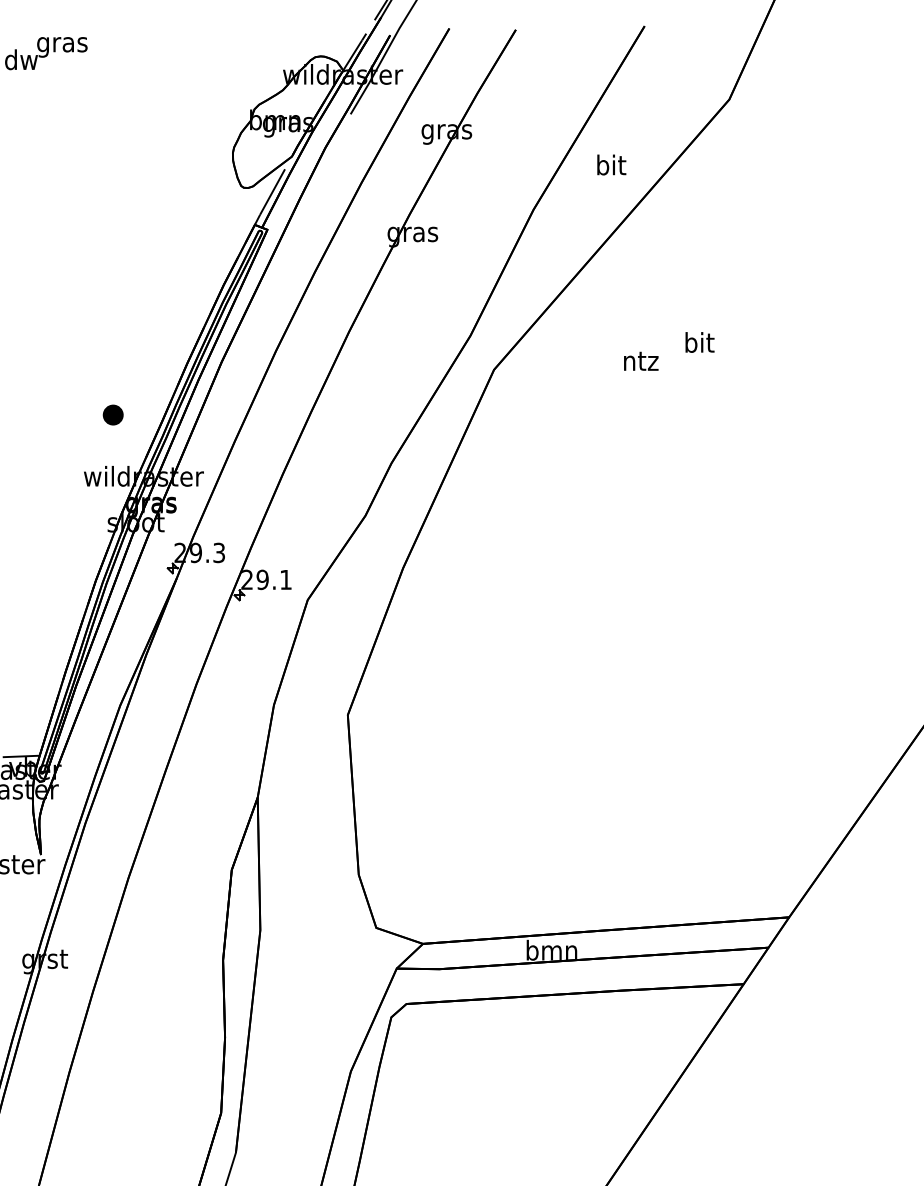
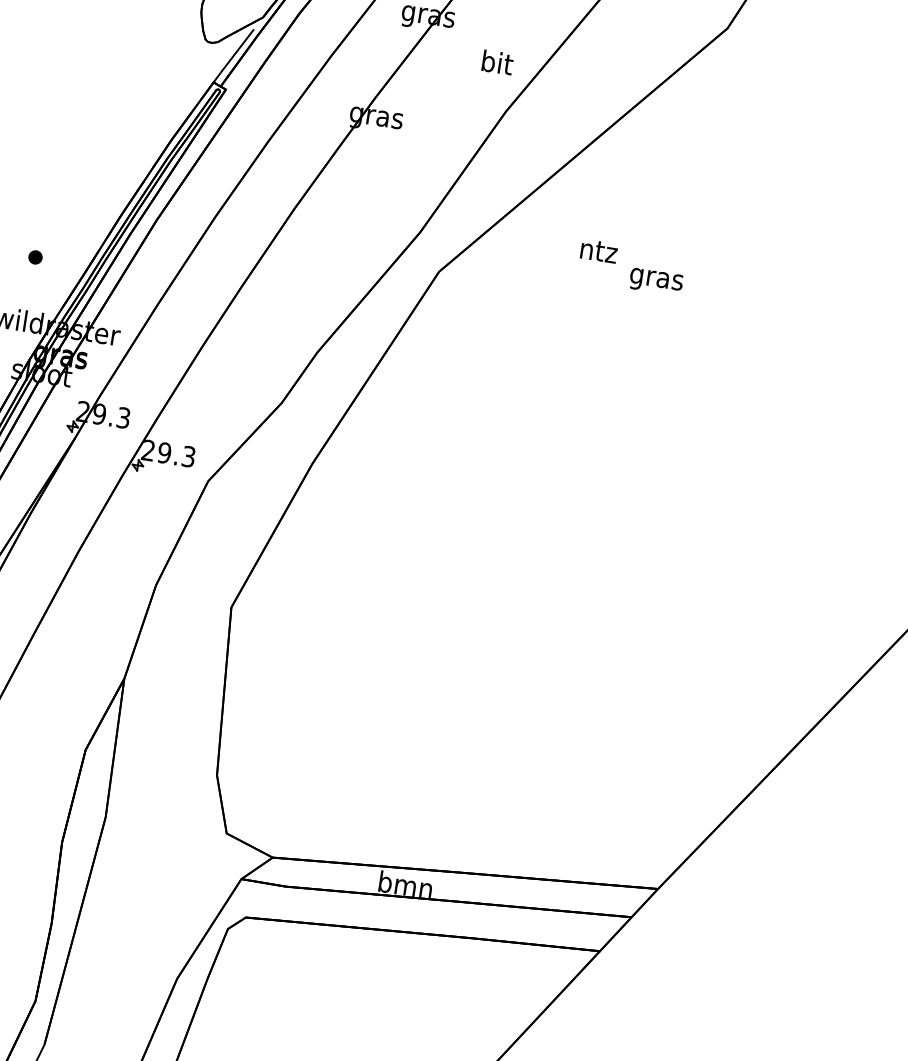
text: (611, 164) -> (497, 62), moved
text: (699, 345) -> (656, 279), bit -> gras
text: (641, 360) -> (599, 250), moved
part: (112, 414) -> (34, 256), size x0.62
text: (285, 579) -> (188, 456), 29.1 -> 29.3

